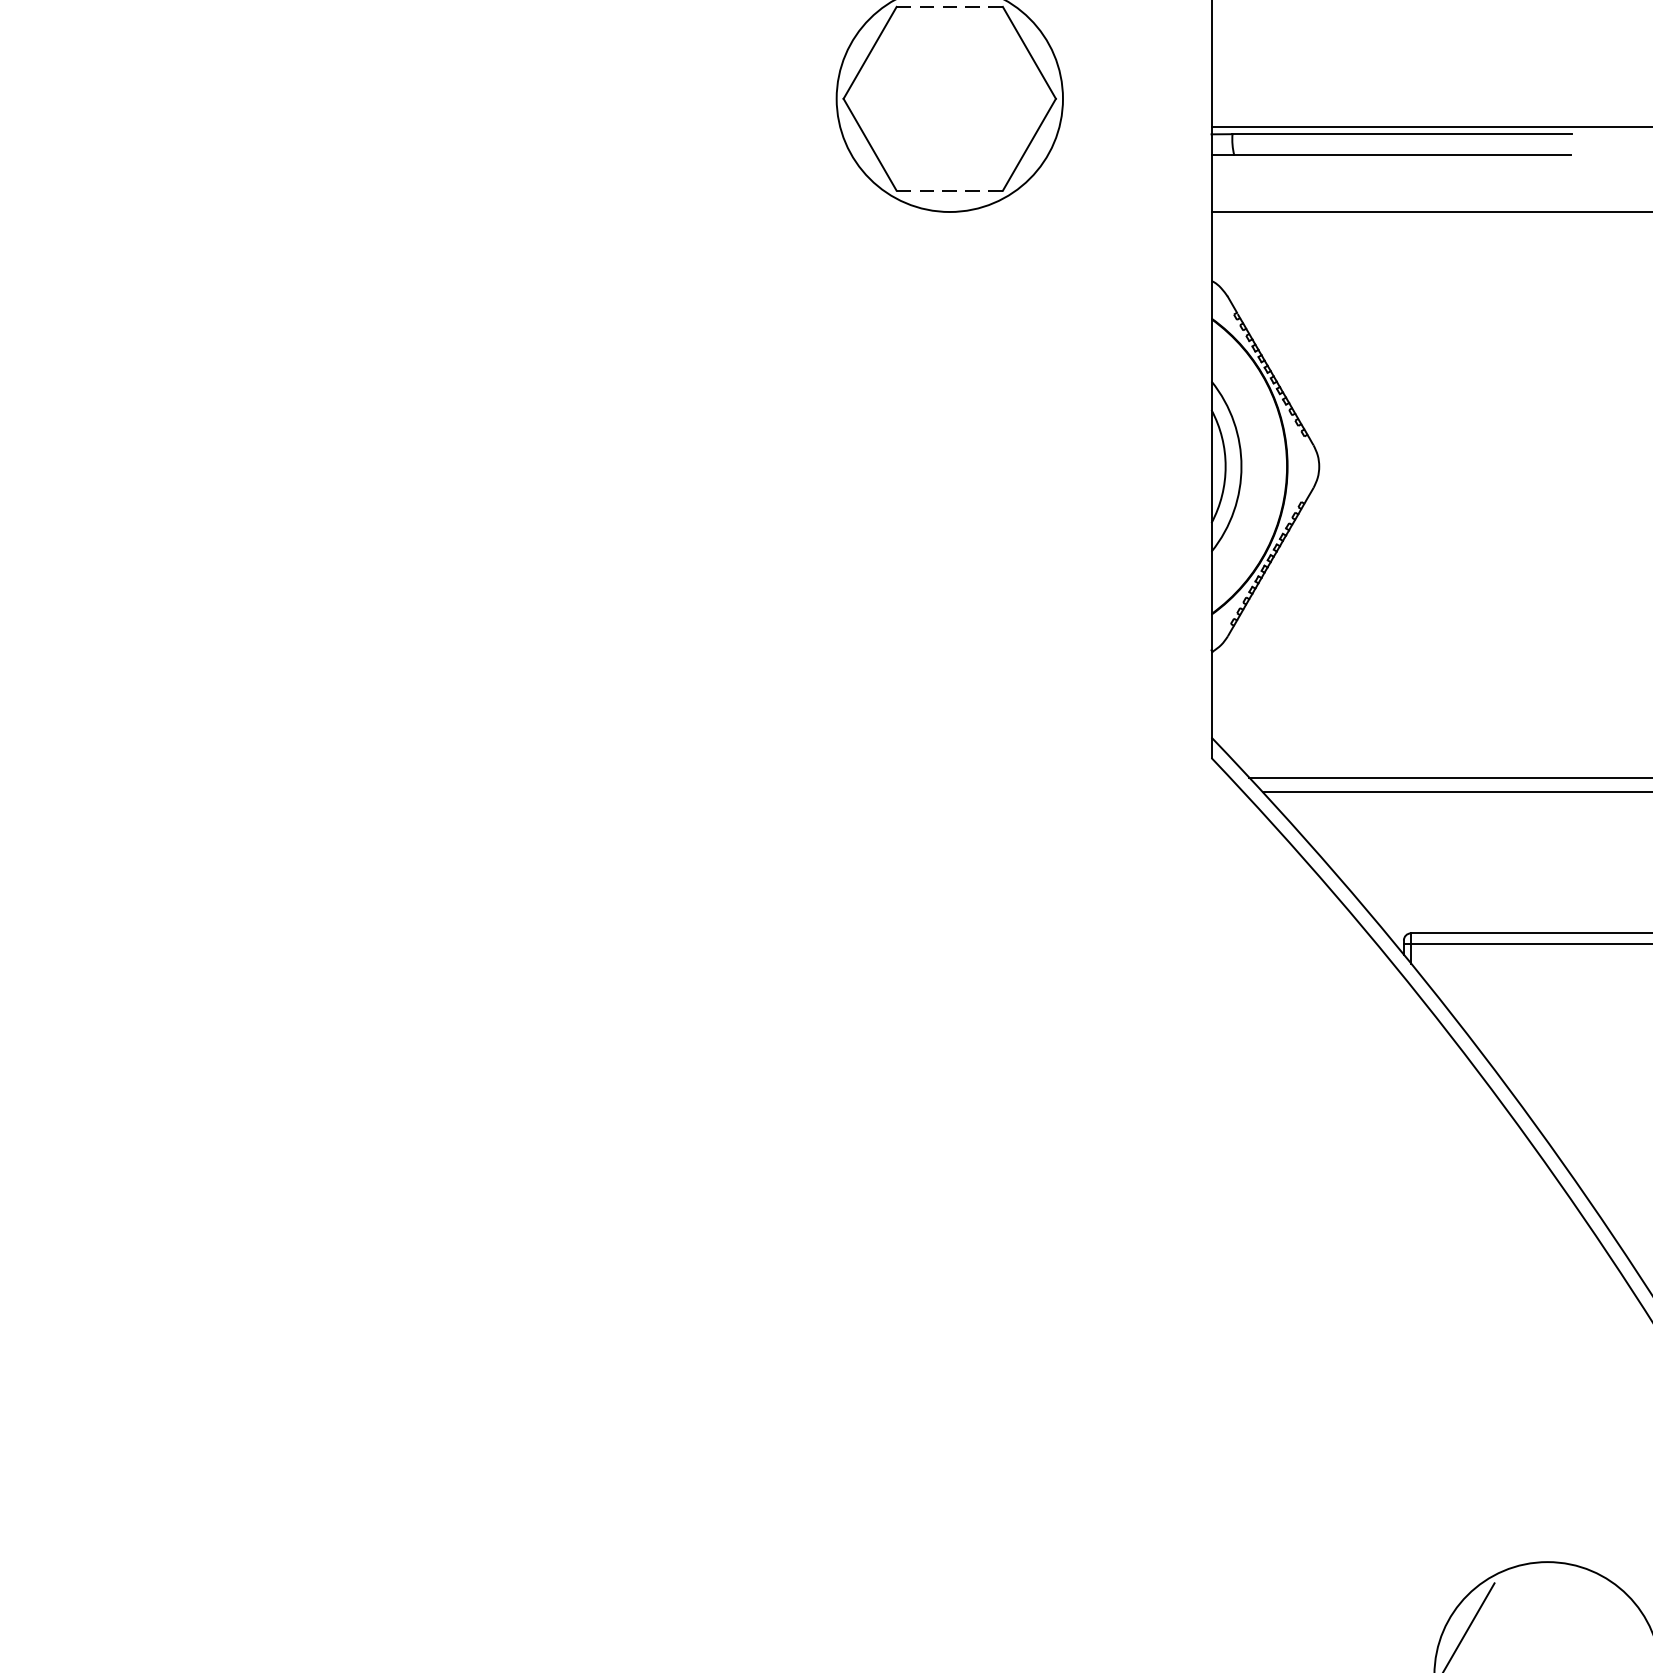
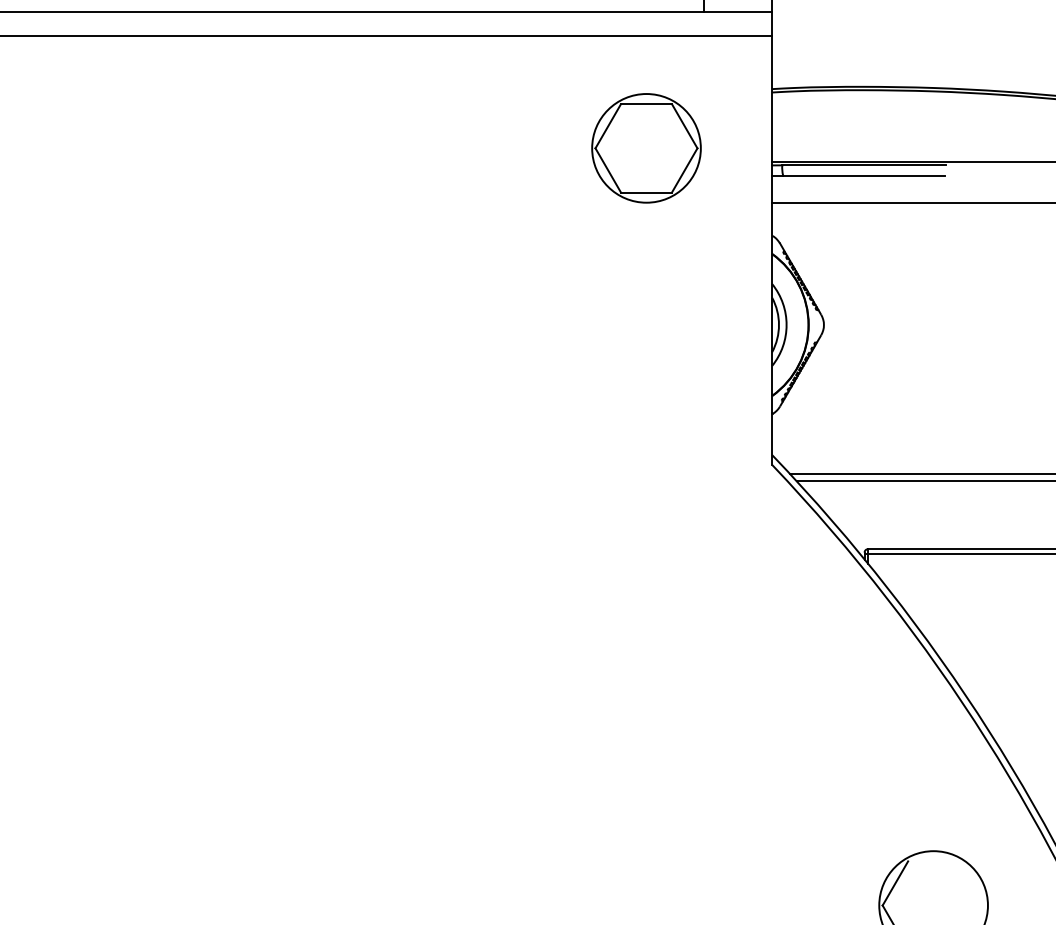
line: (949, 7) -> (646, 104), dashed -> solid
line: (949, 190) -> (646, 192), dashed -> solid

